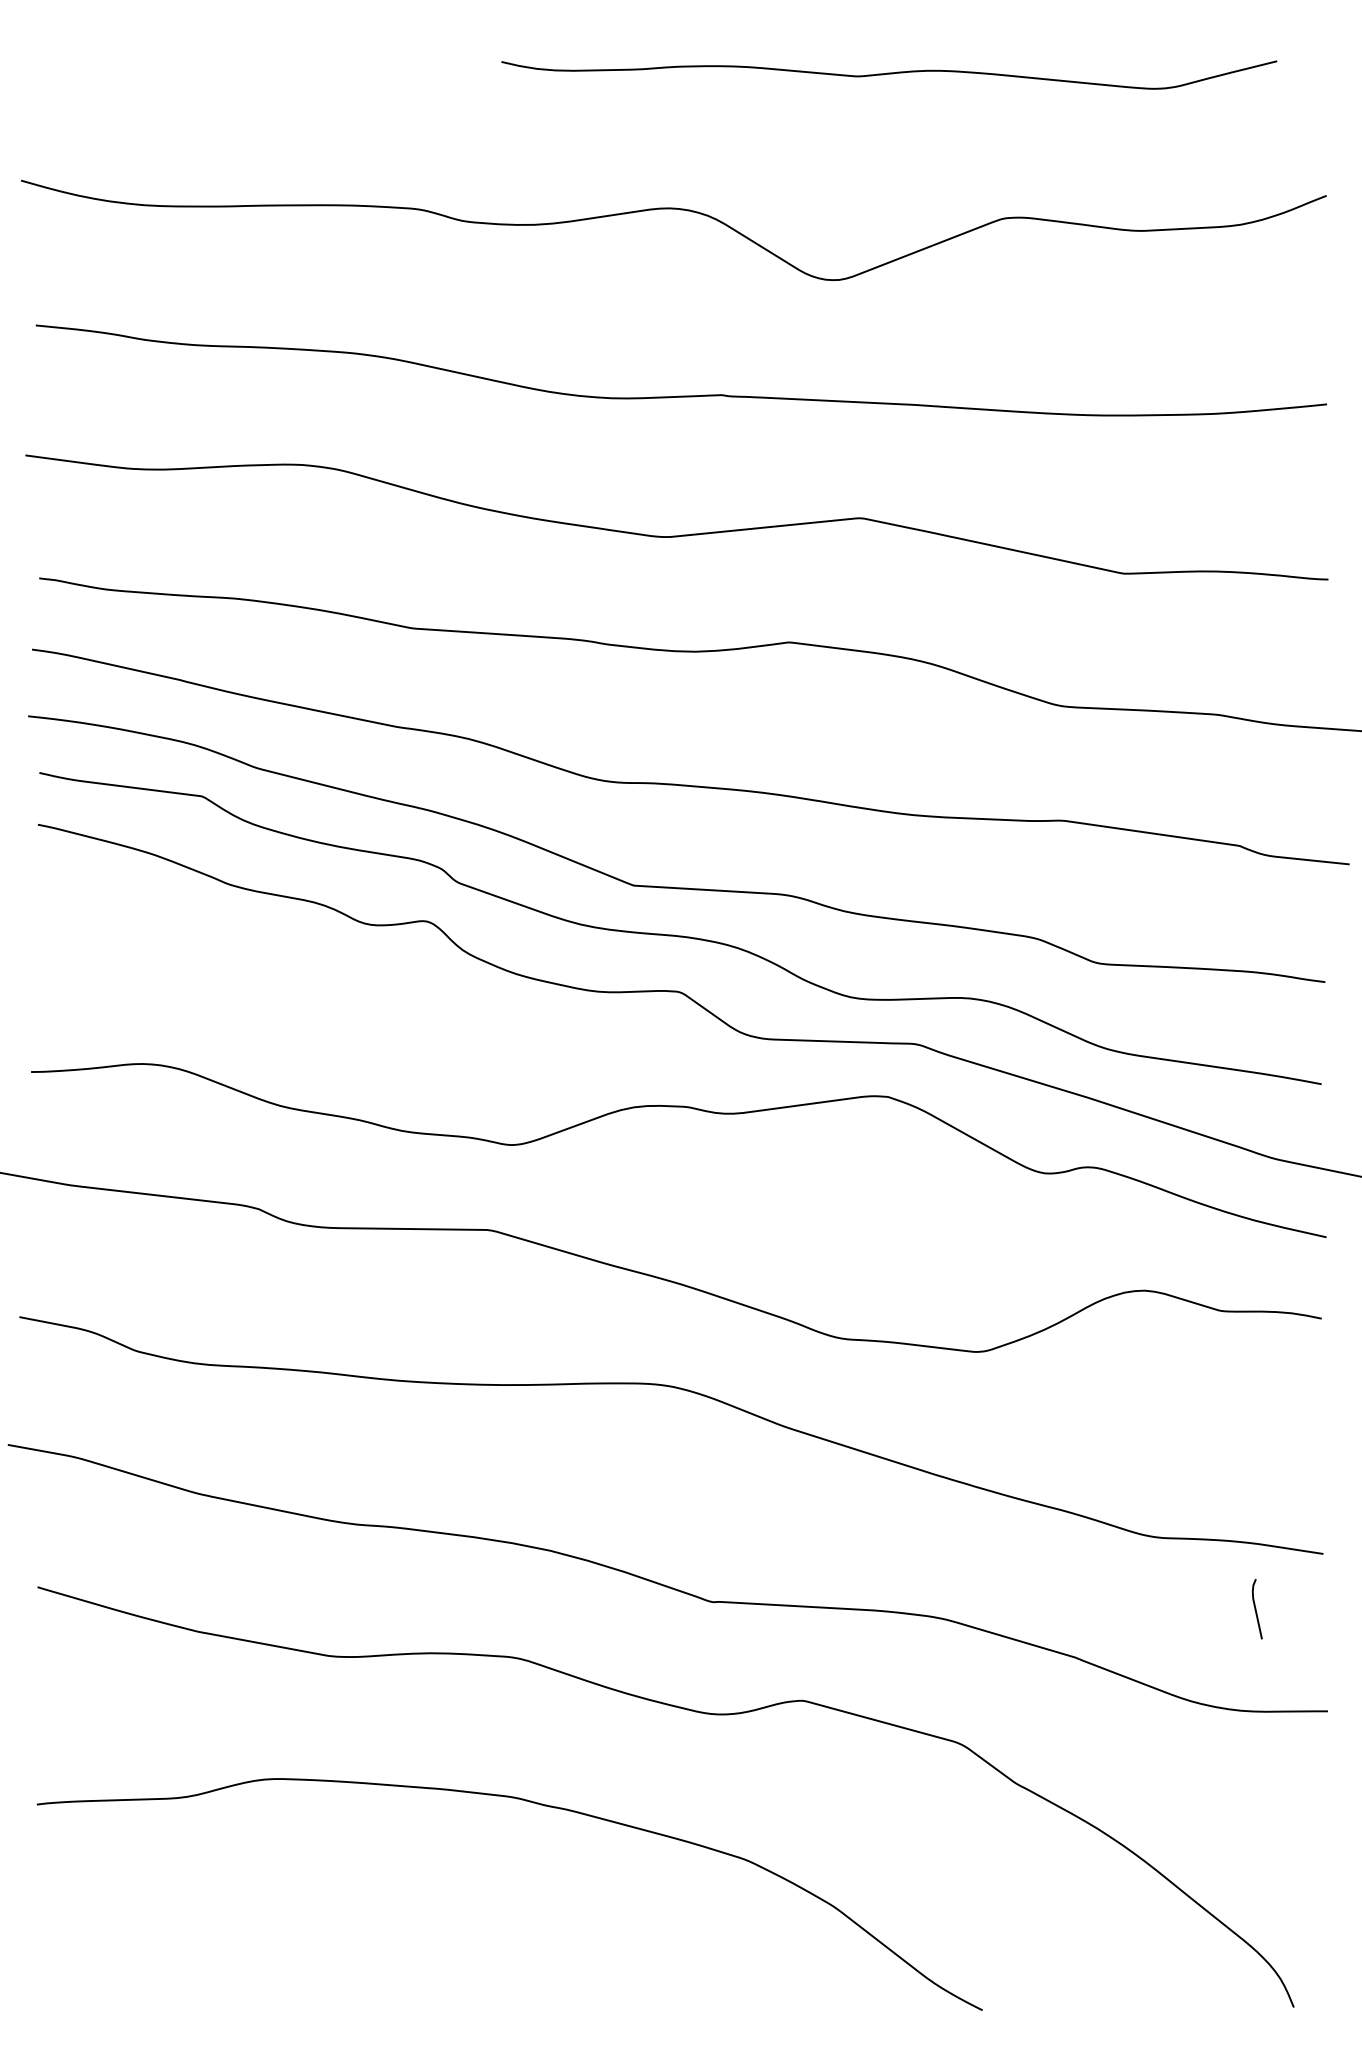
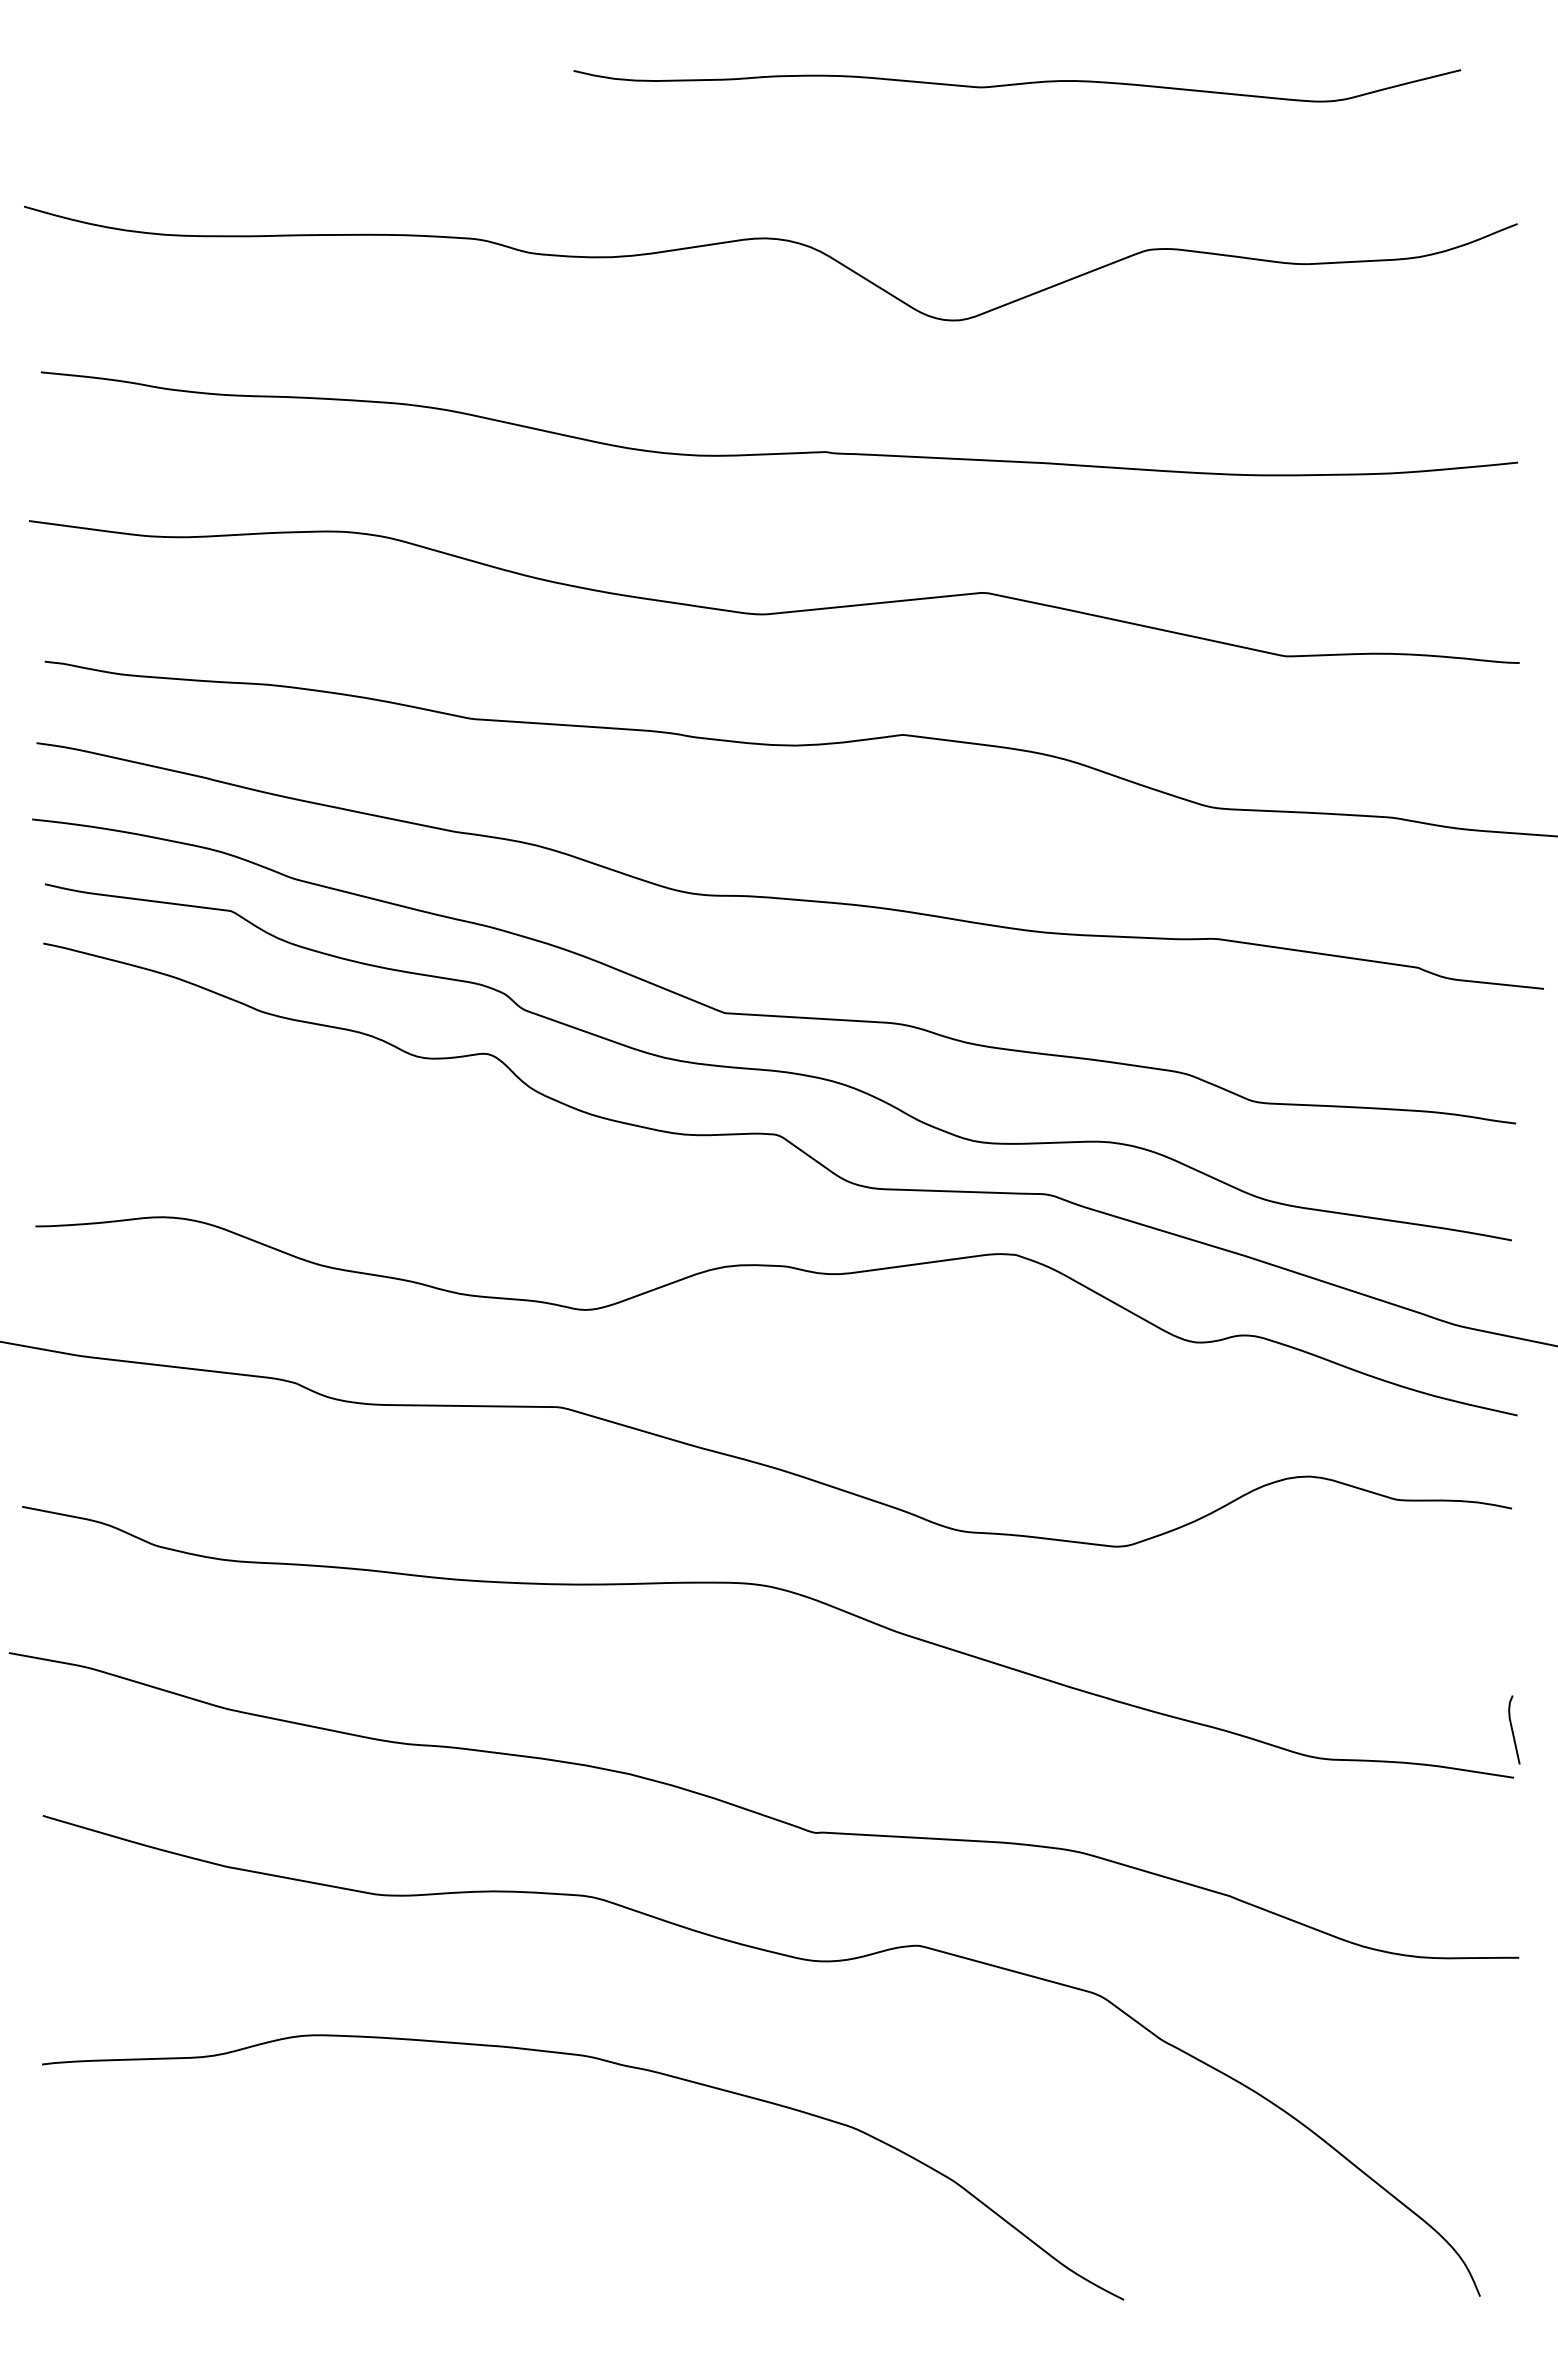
line: (1256, 1608) -> (1513, 1729), moved

